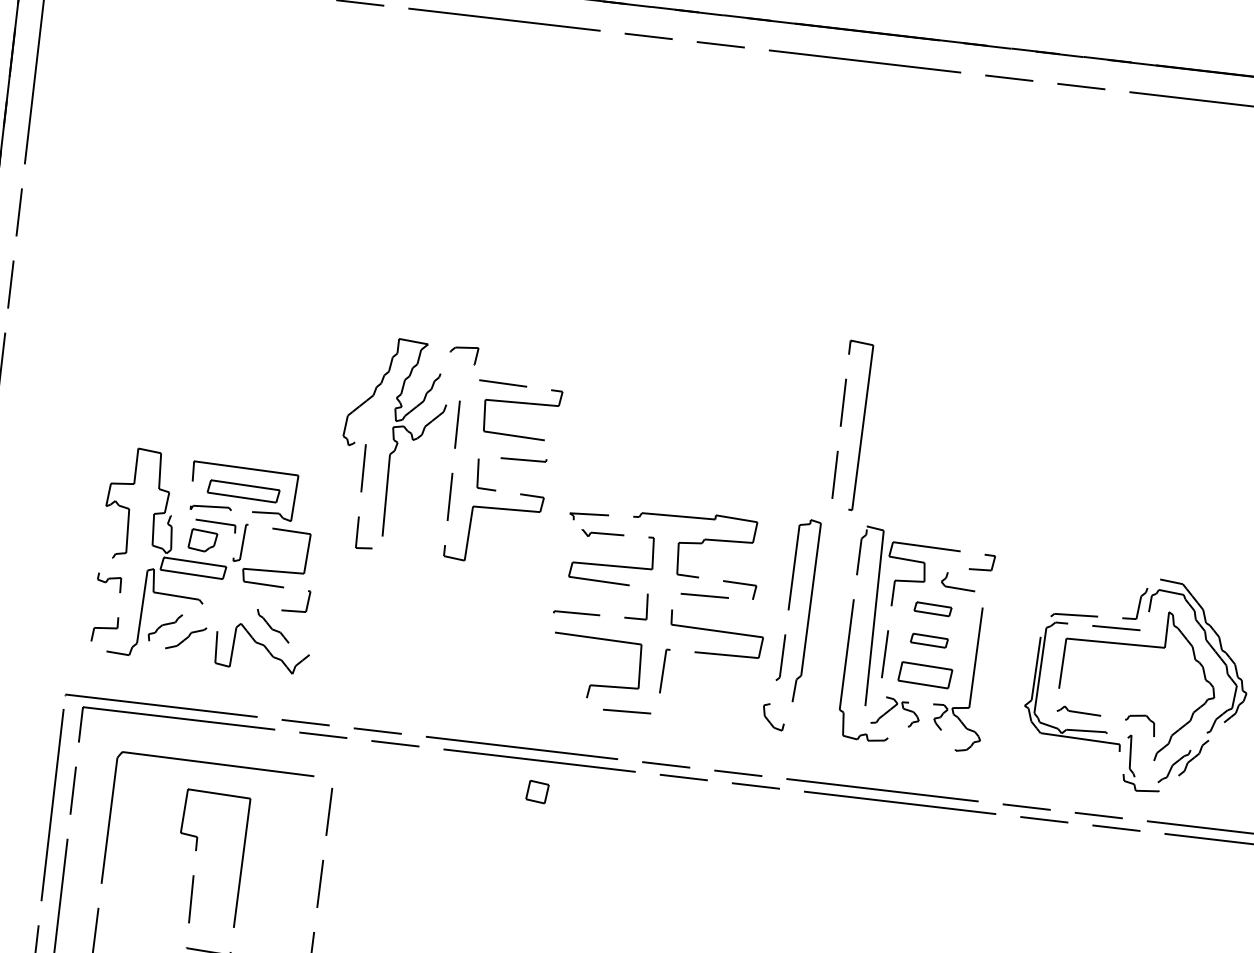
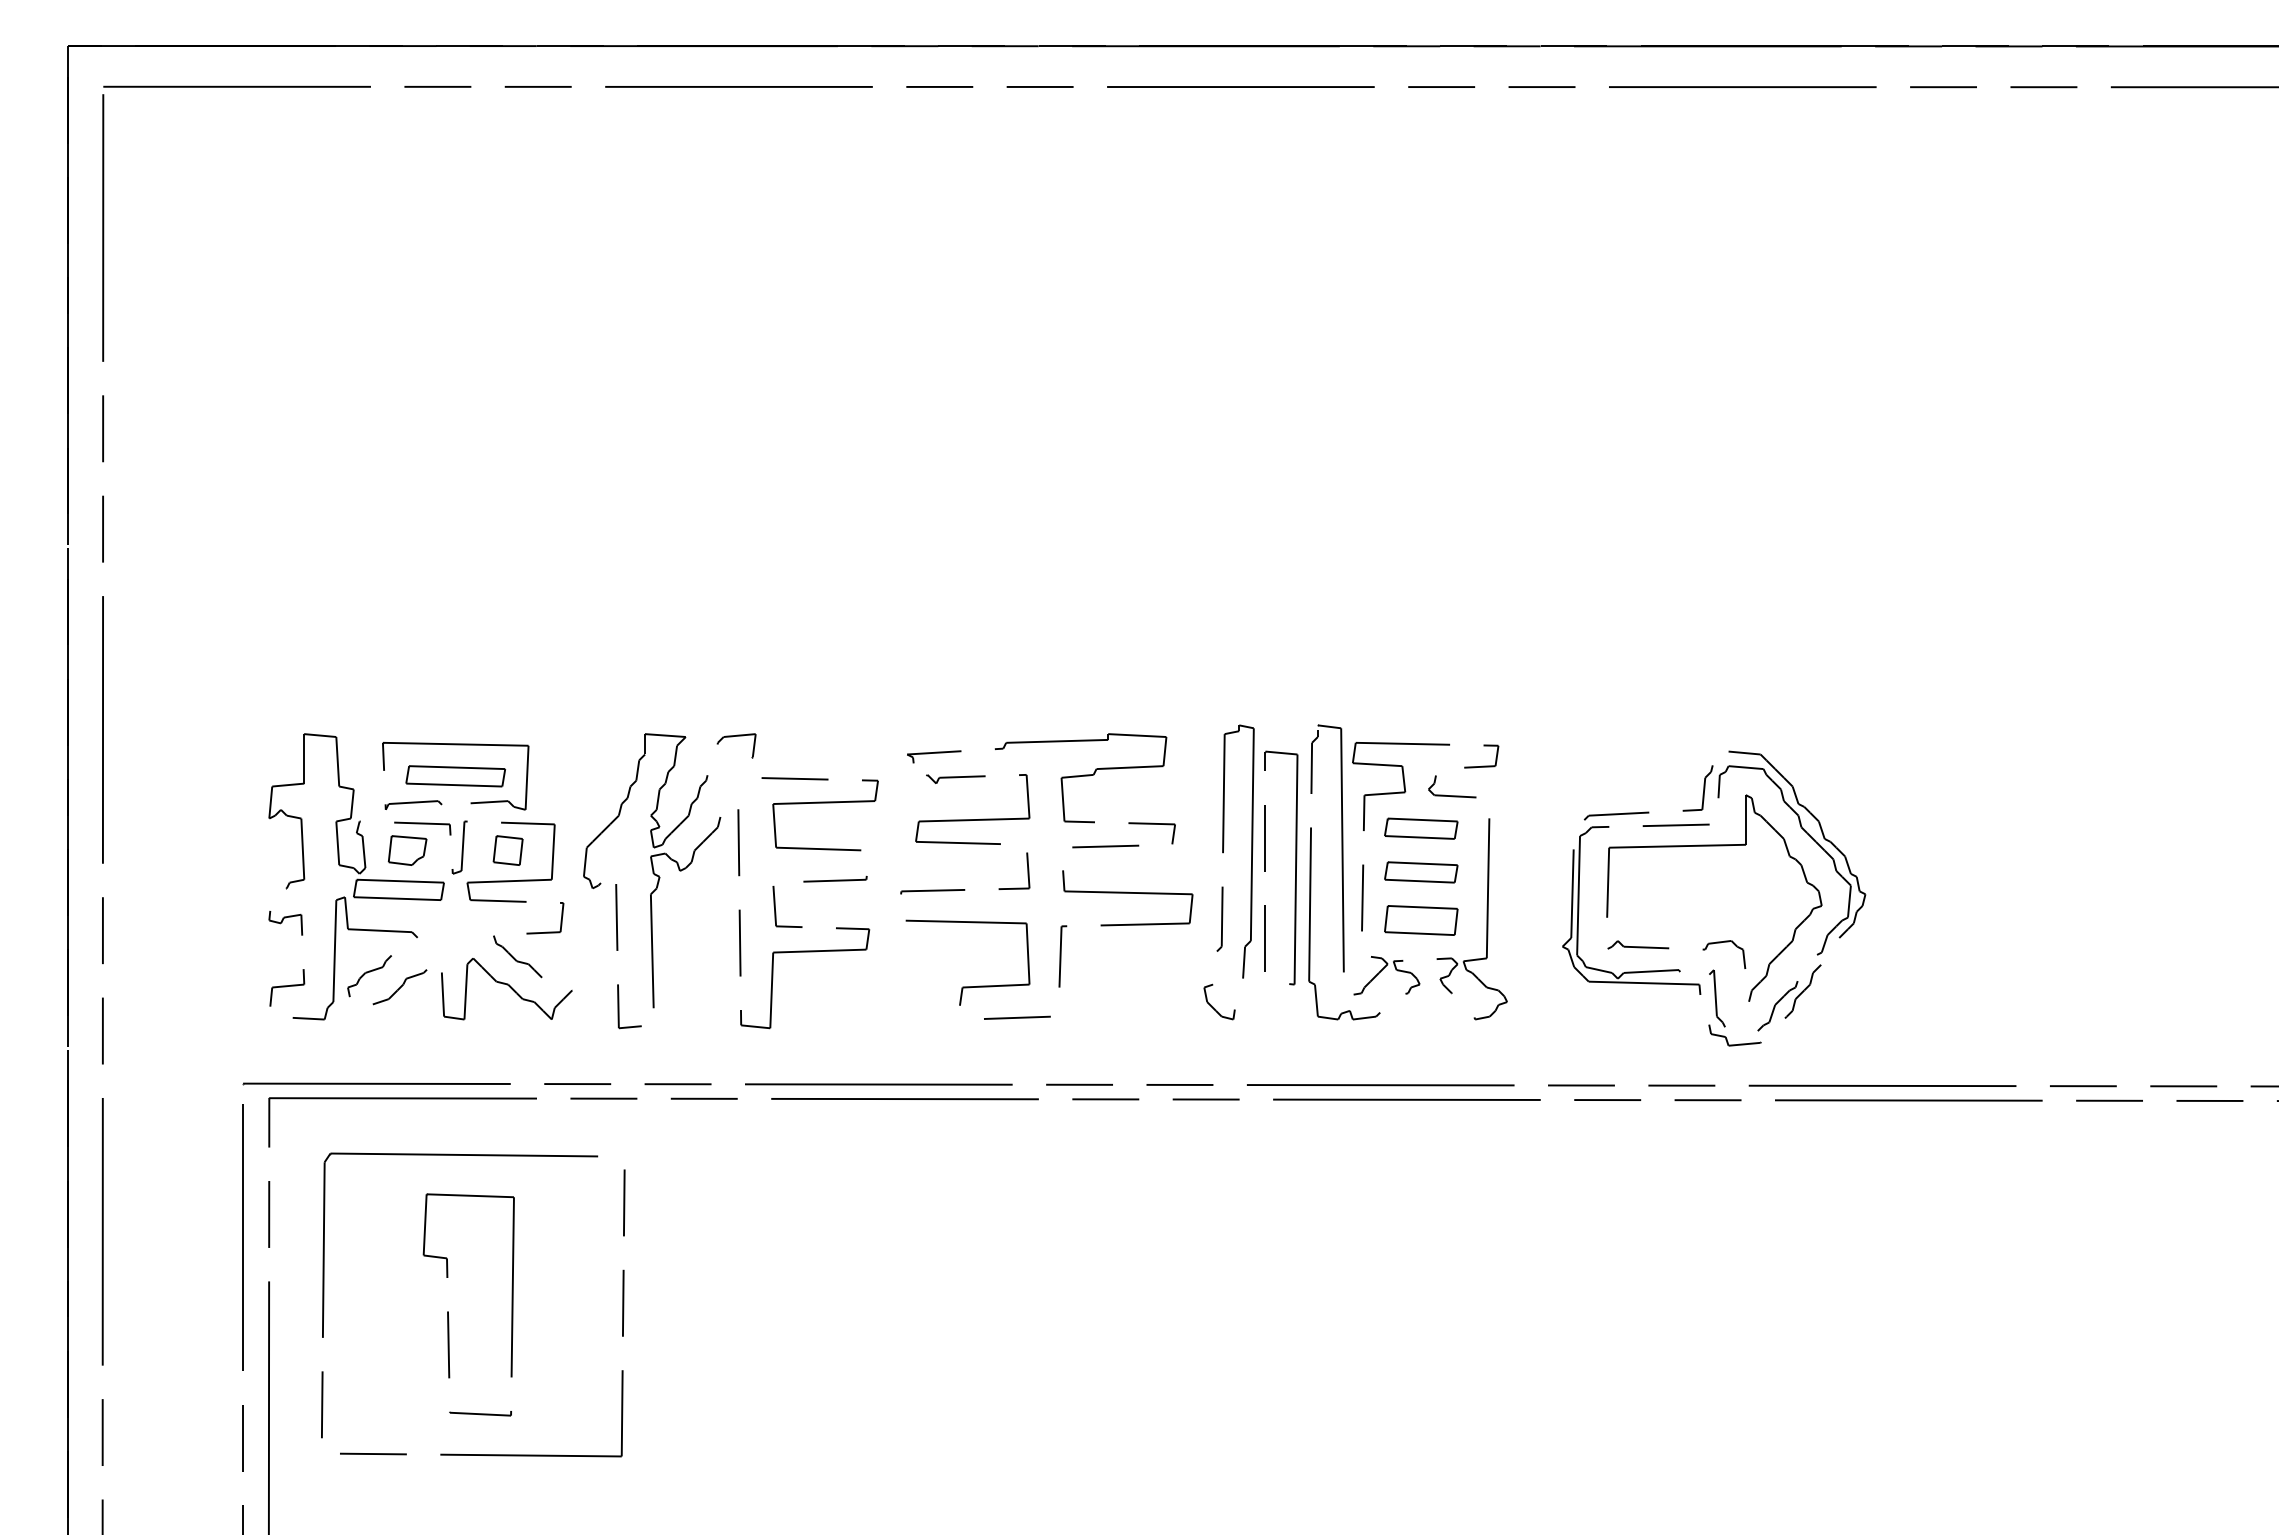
part: (862, 426) -> (1295, 867), moved
part: (454, 448) -> (738, 876), moved
part: (933, 609) -> (1421, 828), size x1.43
part: (929, 640) -> (1421, 872), size x1.43
part: (537, 791) -> (507, 850), moved

